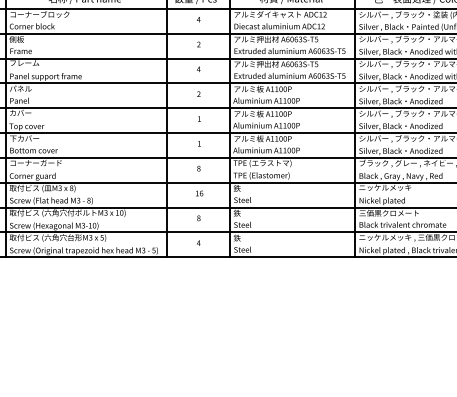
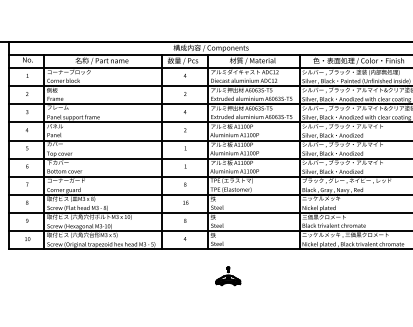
part: (258, 294) -> (228, 276), added

